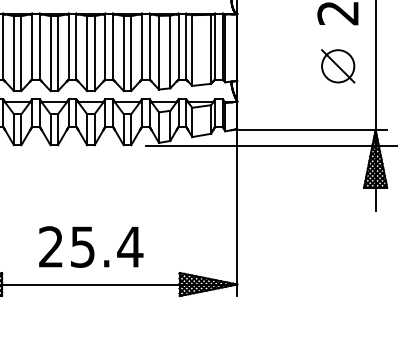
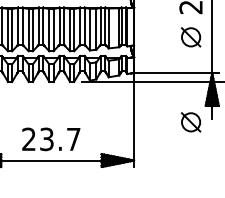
part: (337, 217) -> (190, 122), added
text: (106, 245) -> (60, 138), 25.4 -> 23.7

